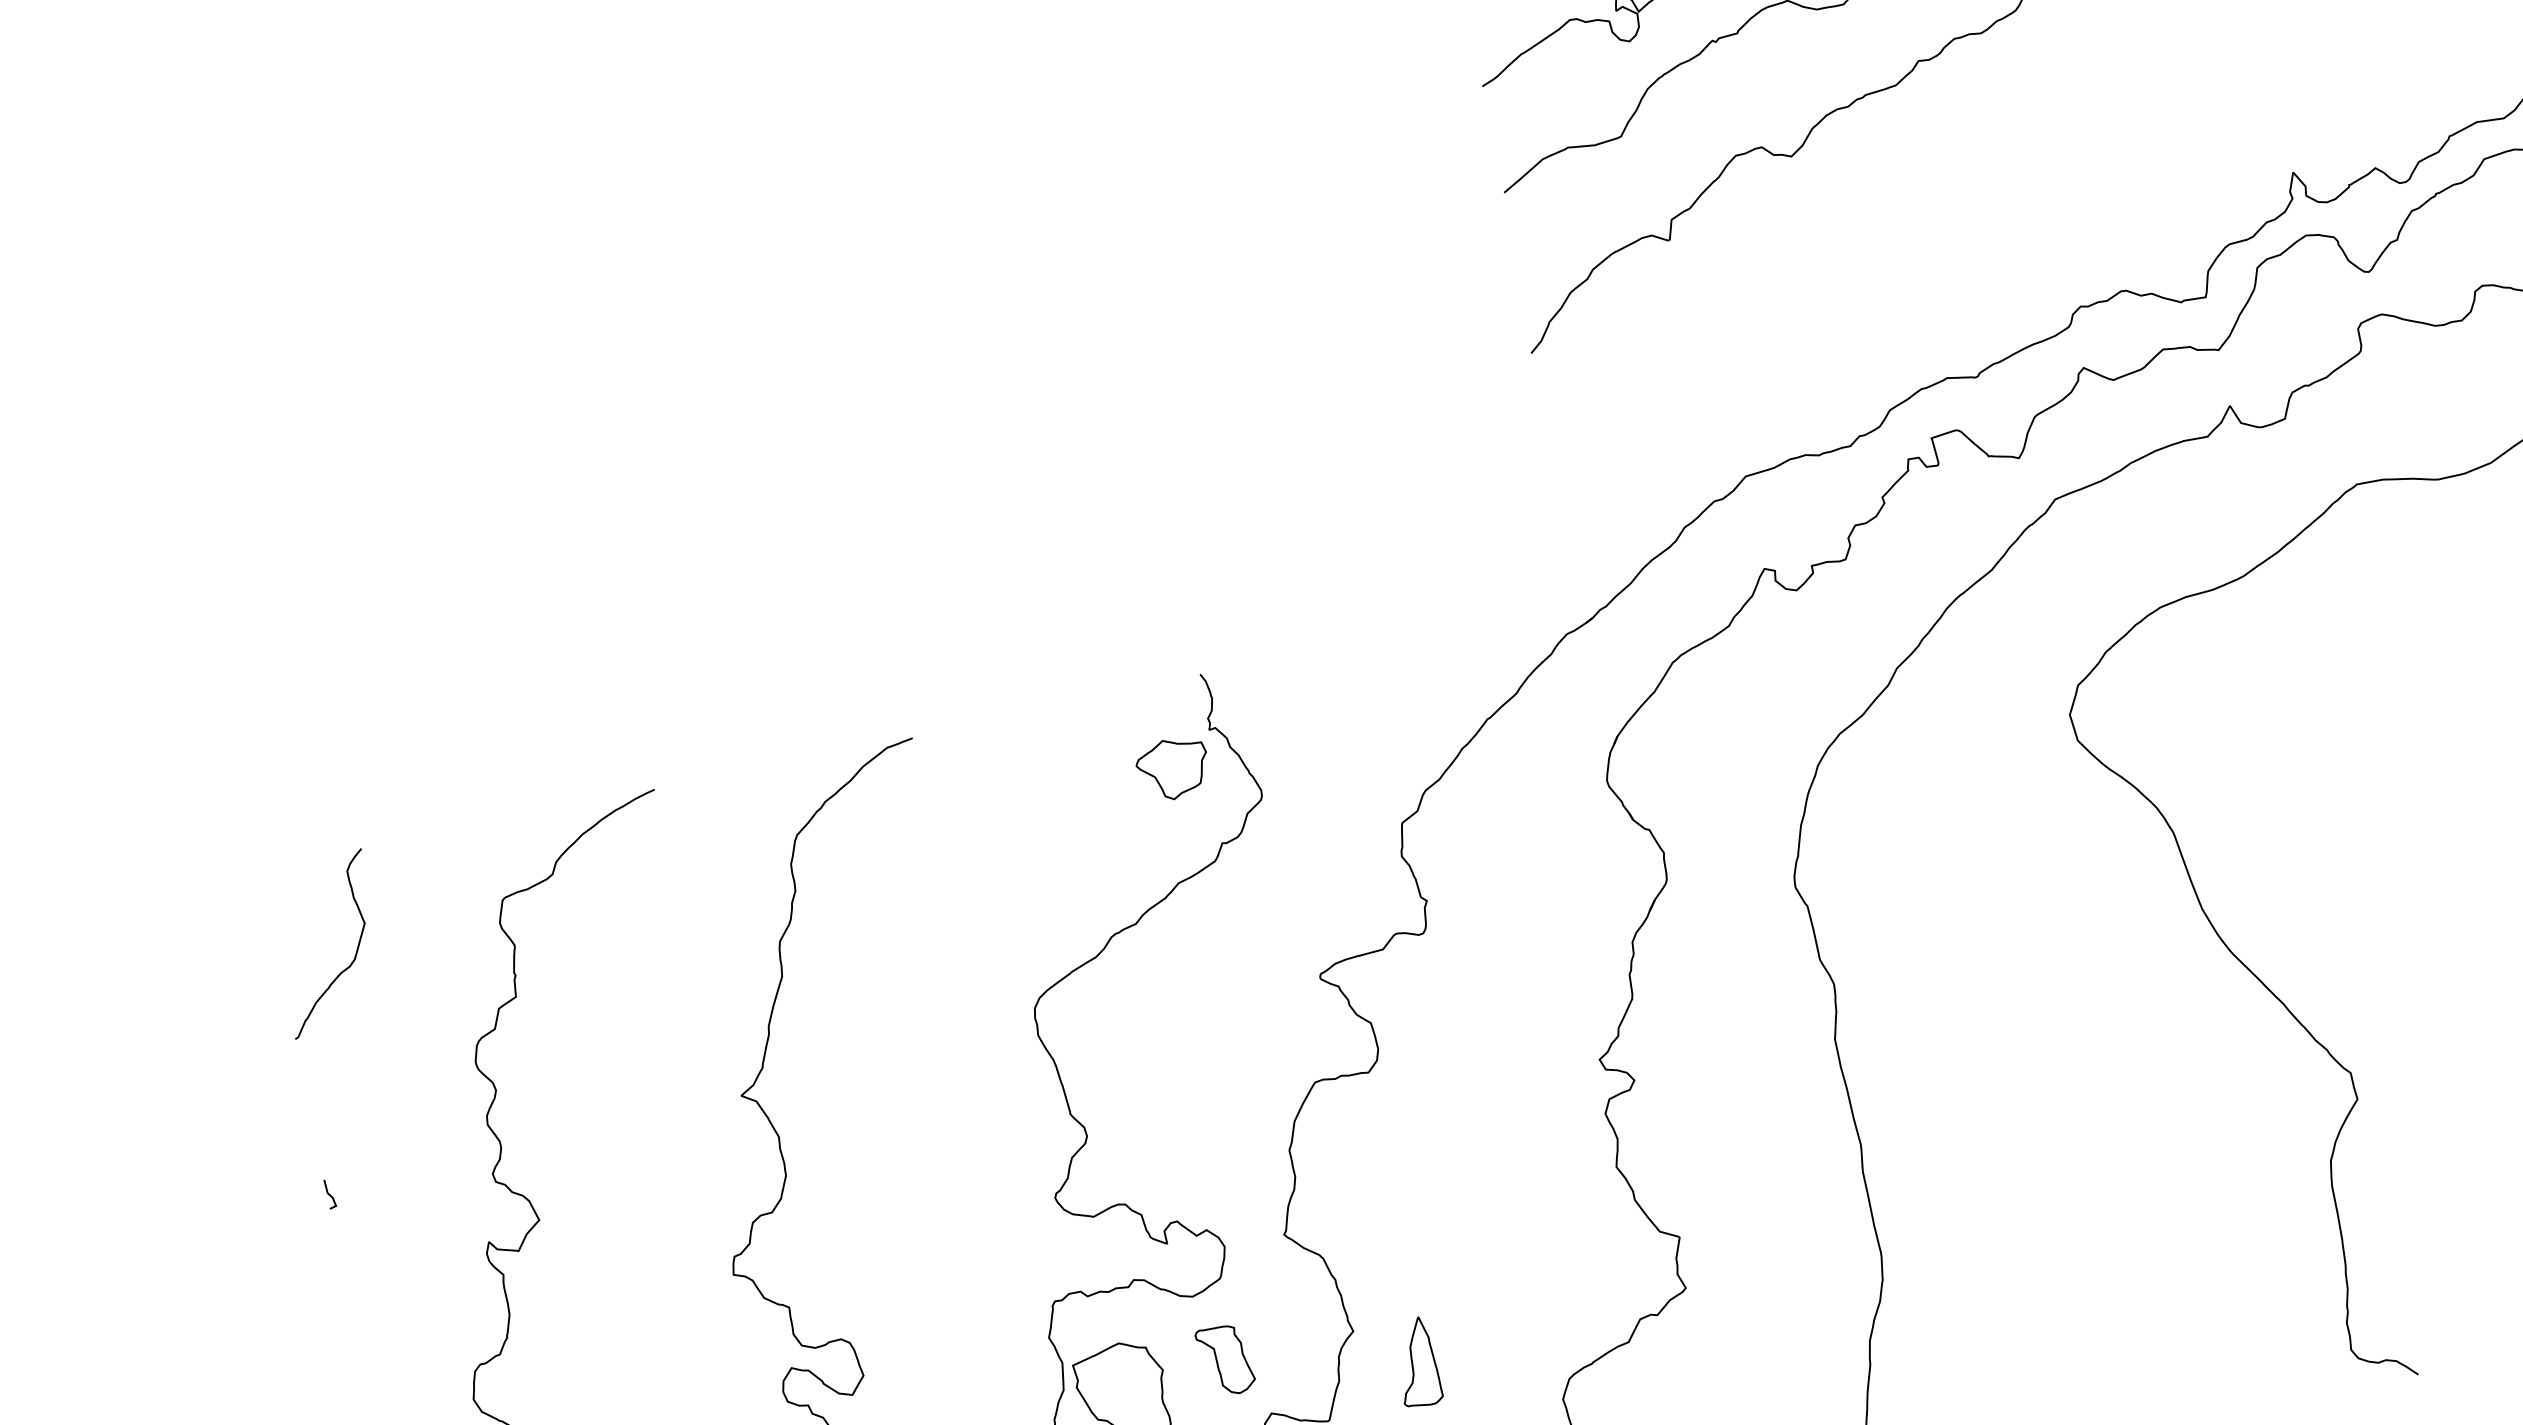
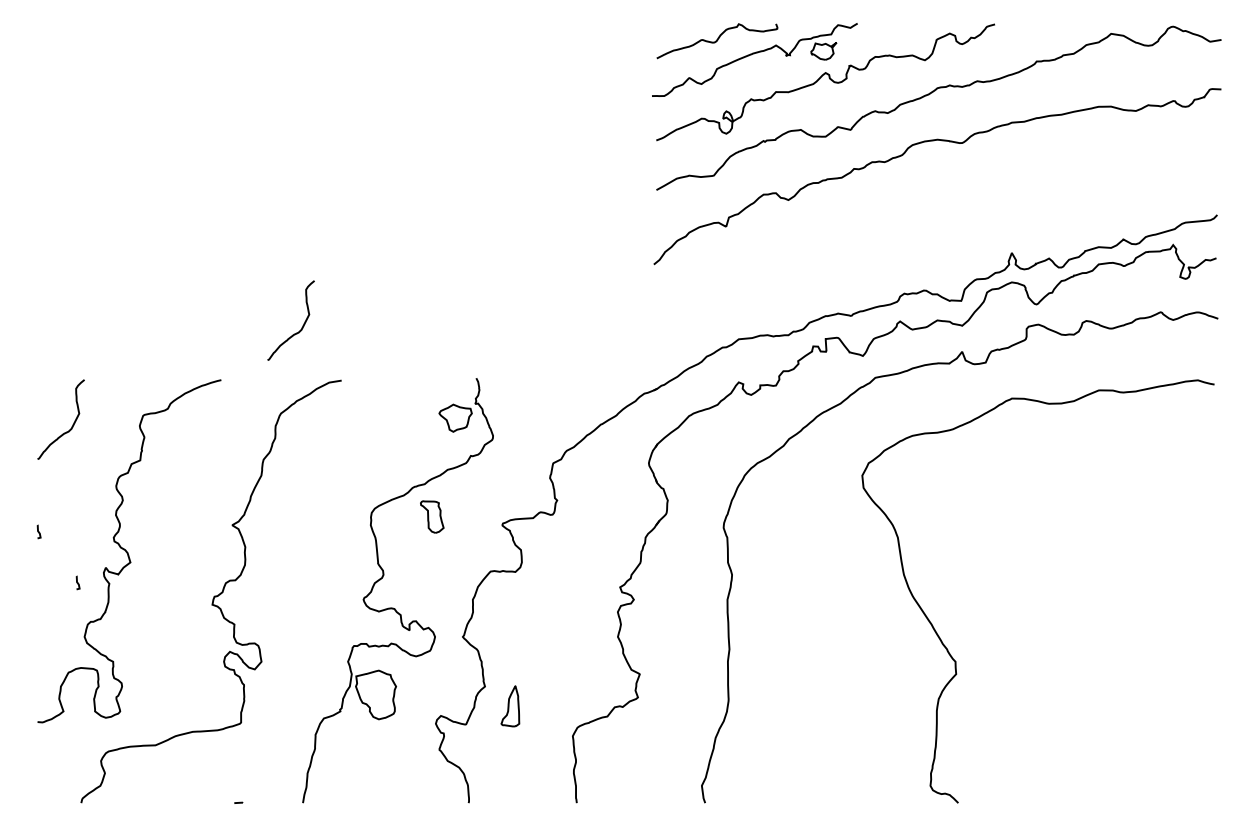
curve: (804, 637) -> (302, 325), added
curve: (434, 1285) -> (77, 582), added
part: (1226, 1359) -> (432, 516), moved

